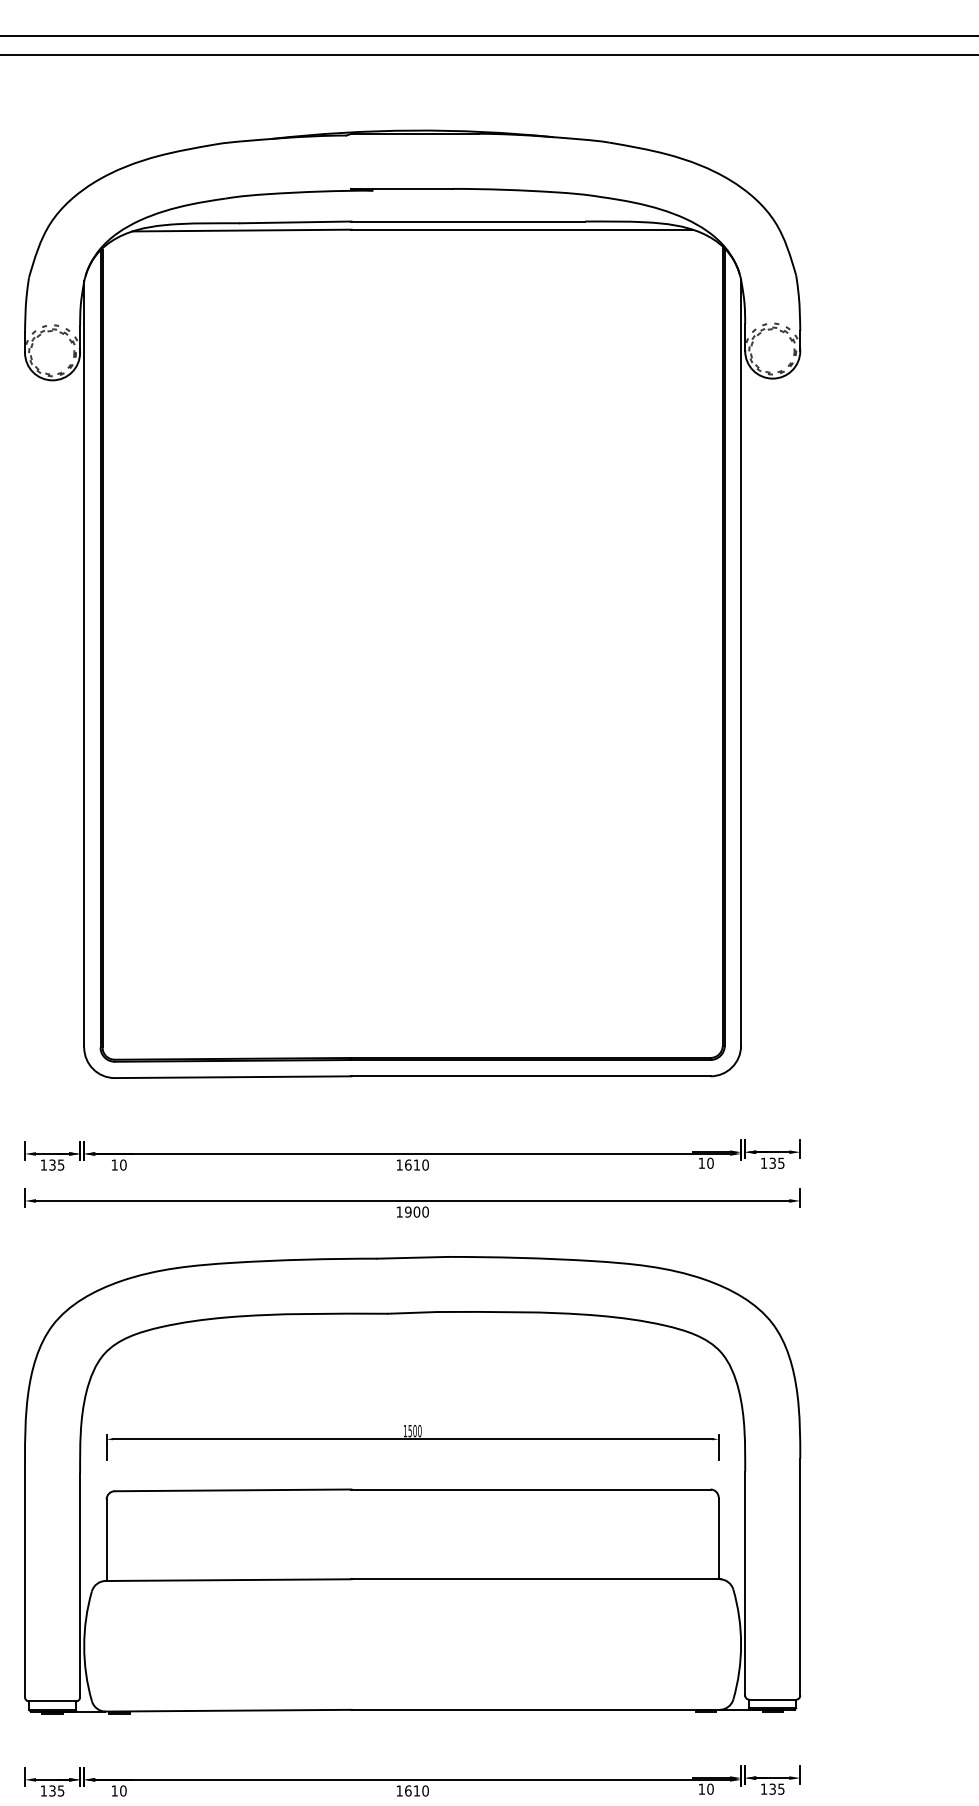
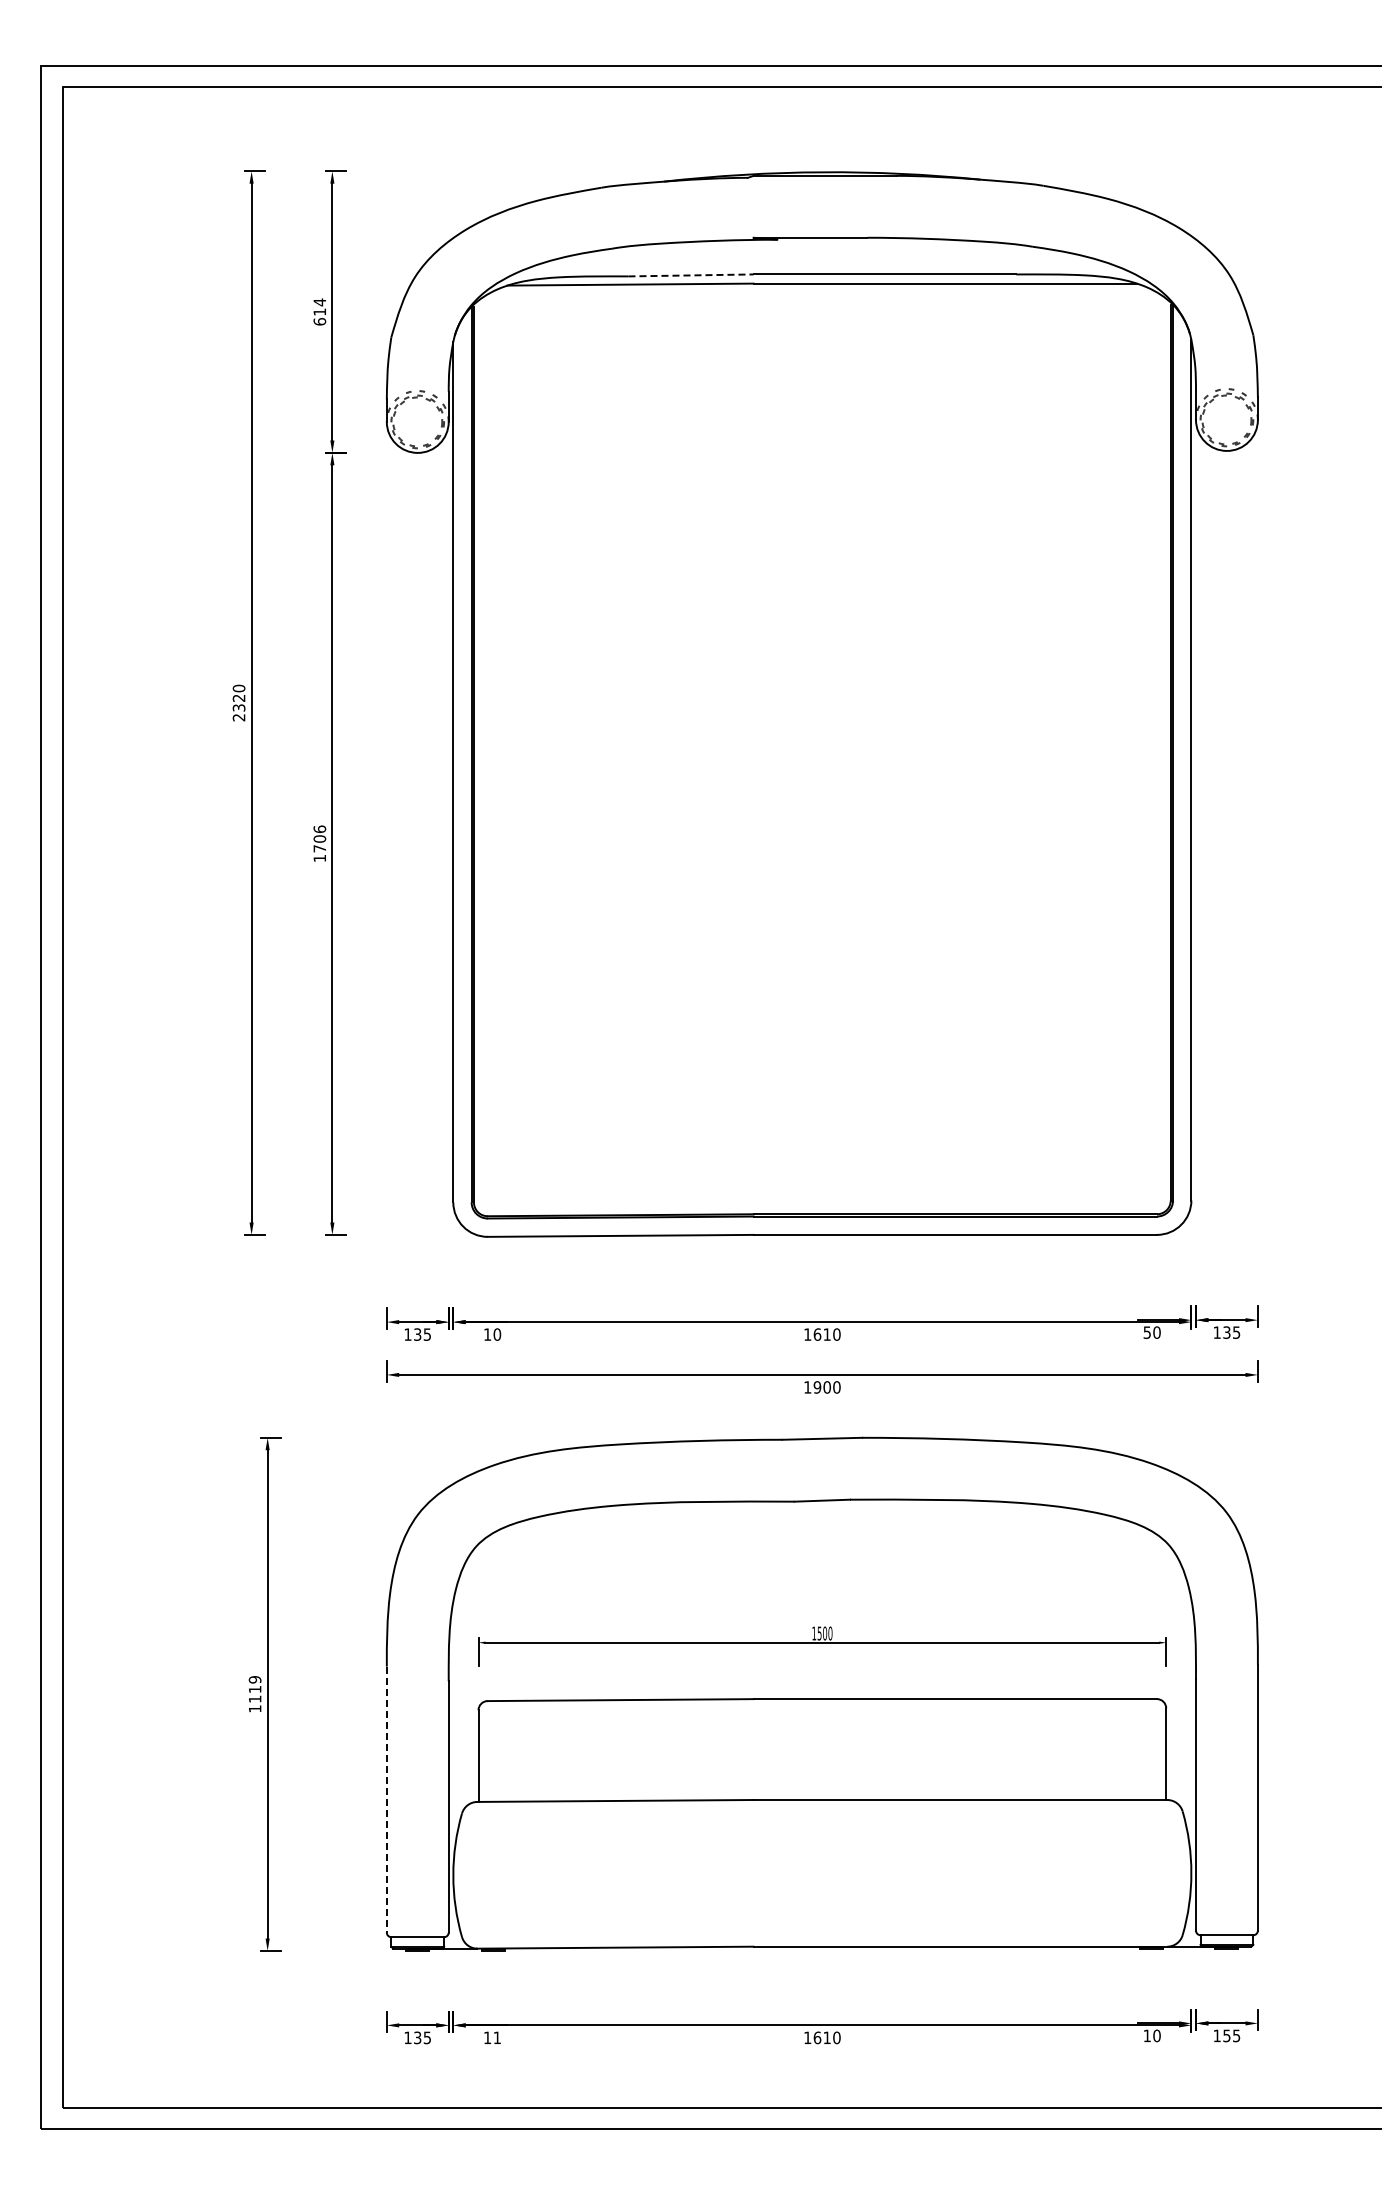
line: (296, 222) -> (691, 275), solid -> dashed
text: (701, 1163) -> (1146, 1332), 10 -> 50
line: (24, 1578) -> (386, 1799), solid -> dashed
text: (772, 1788) -> (1226, 2035), 135 -> 155
text: (123, 1790) -> (497, 2037), 10 -> 11

